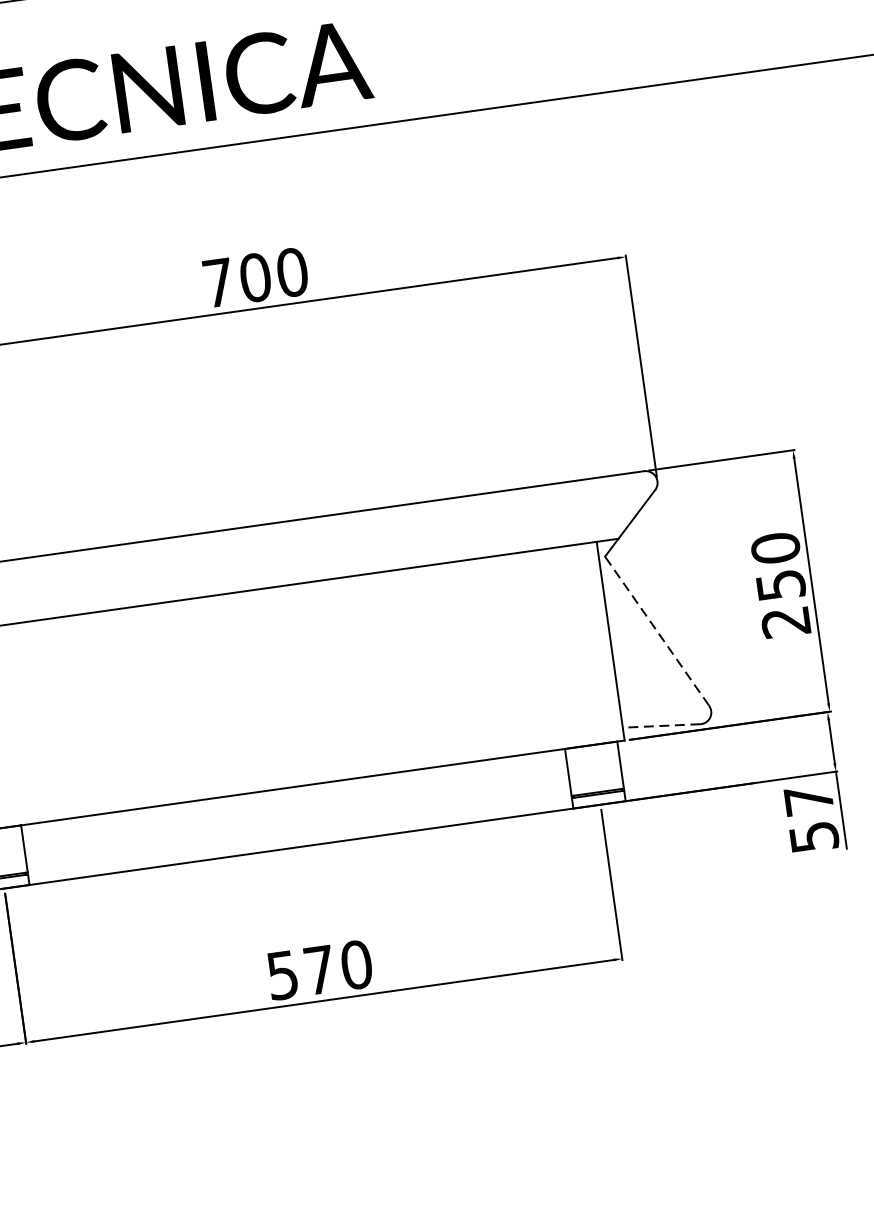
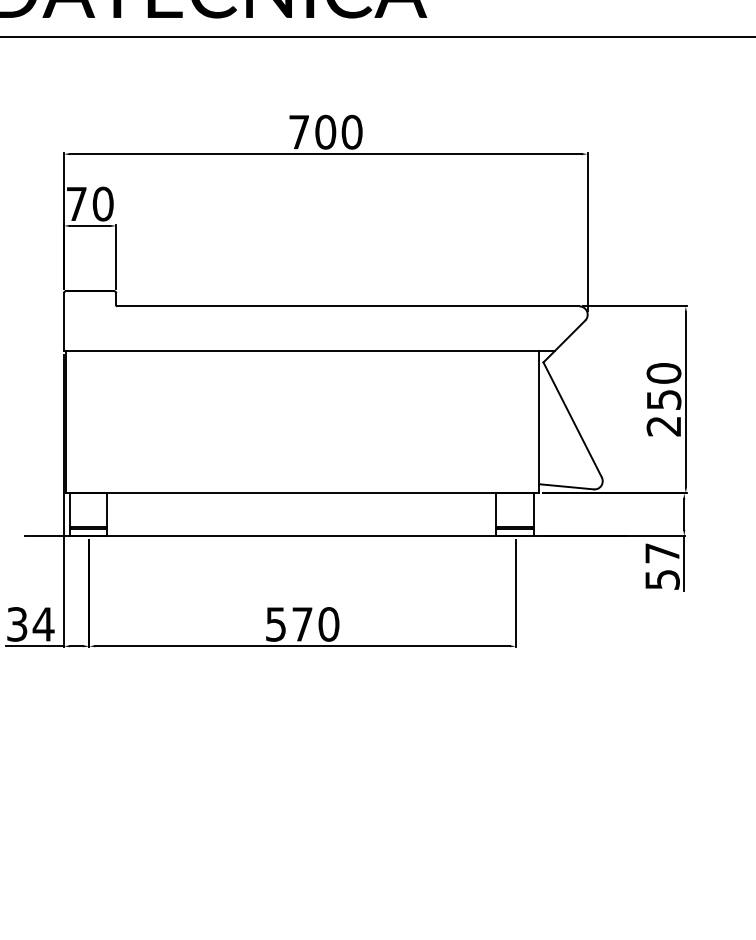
line: (656, 630) -> (572, 419), dashed -> solid
line: (660, 725) -> (565, 486), dashed -> solid

